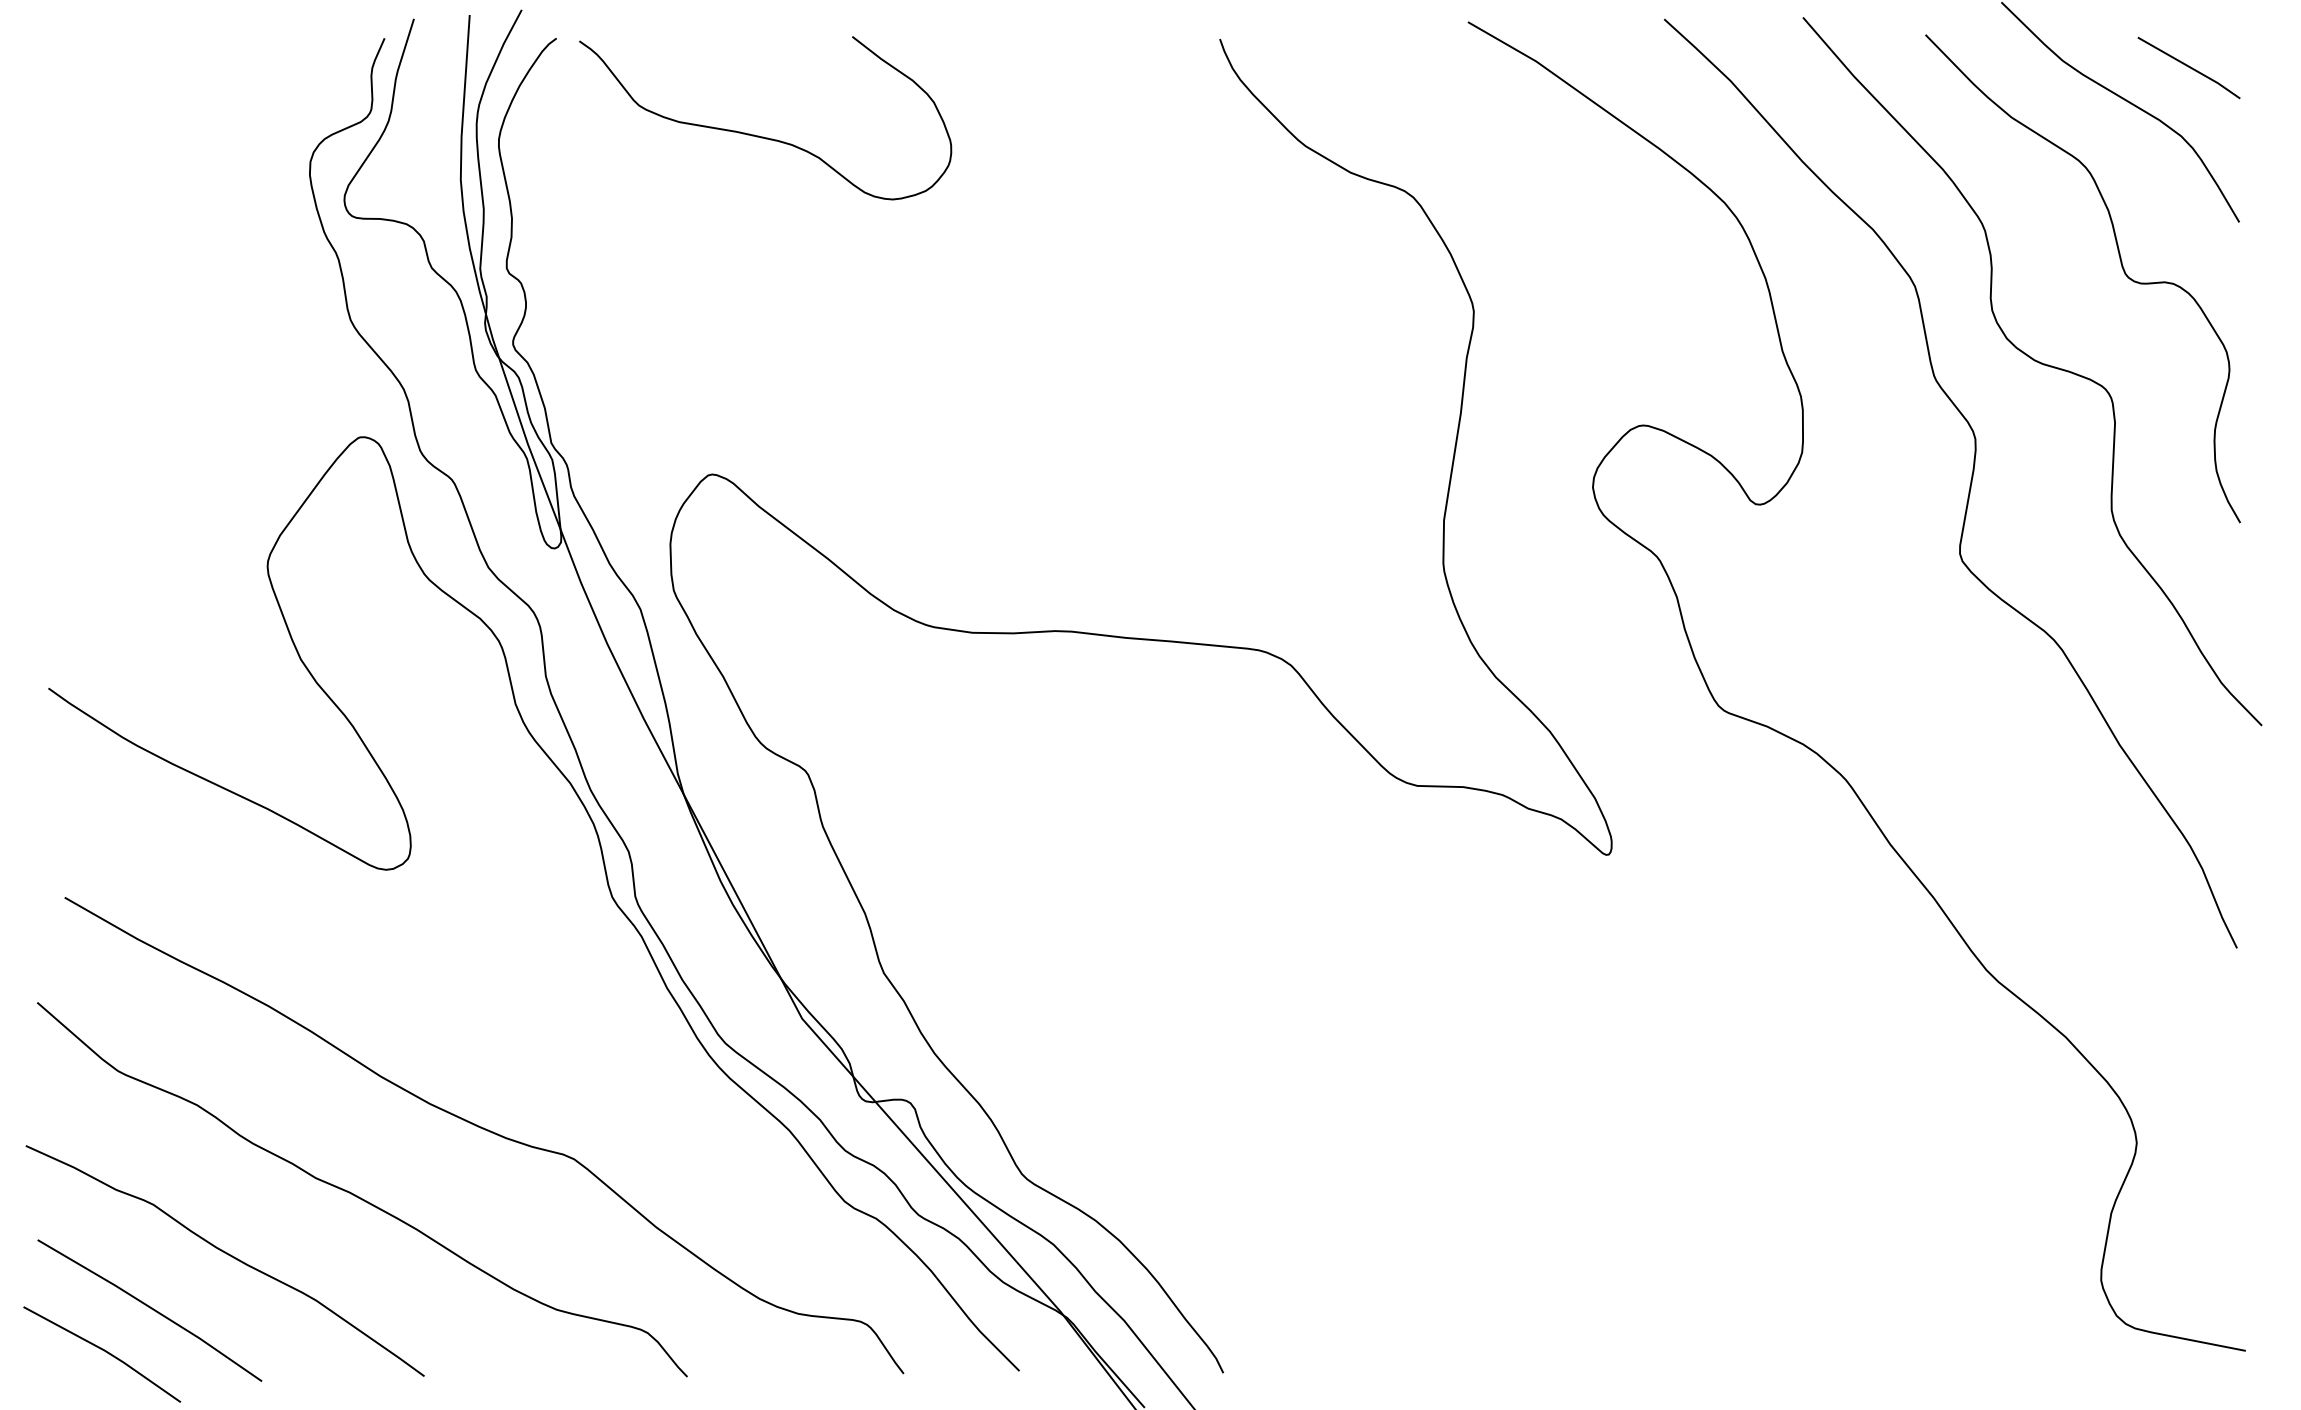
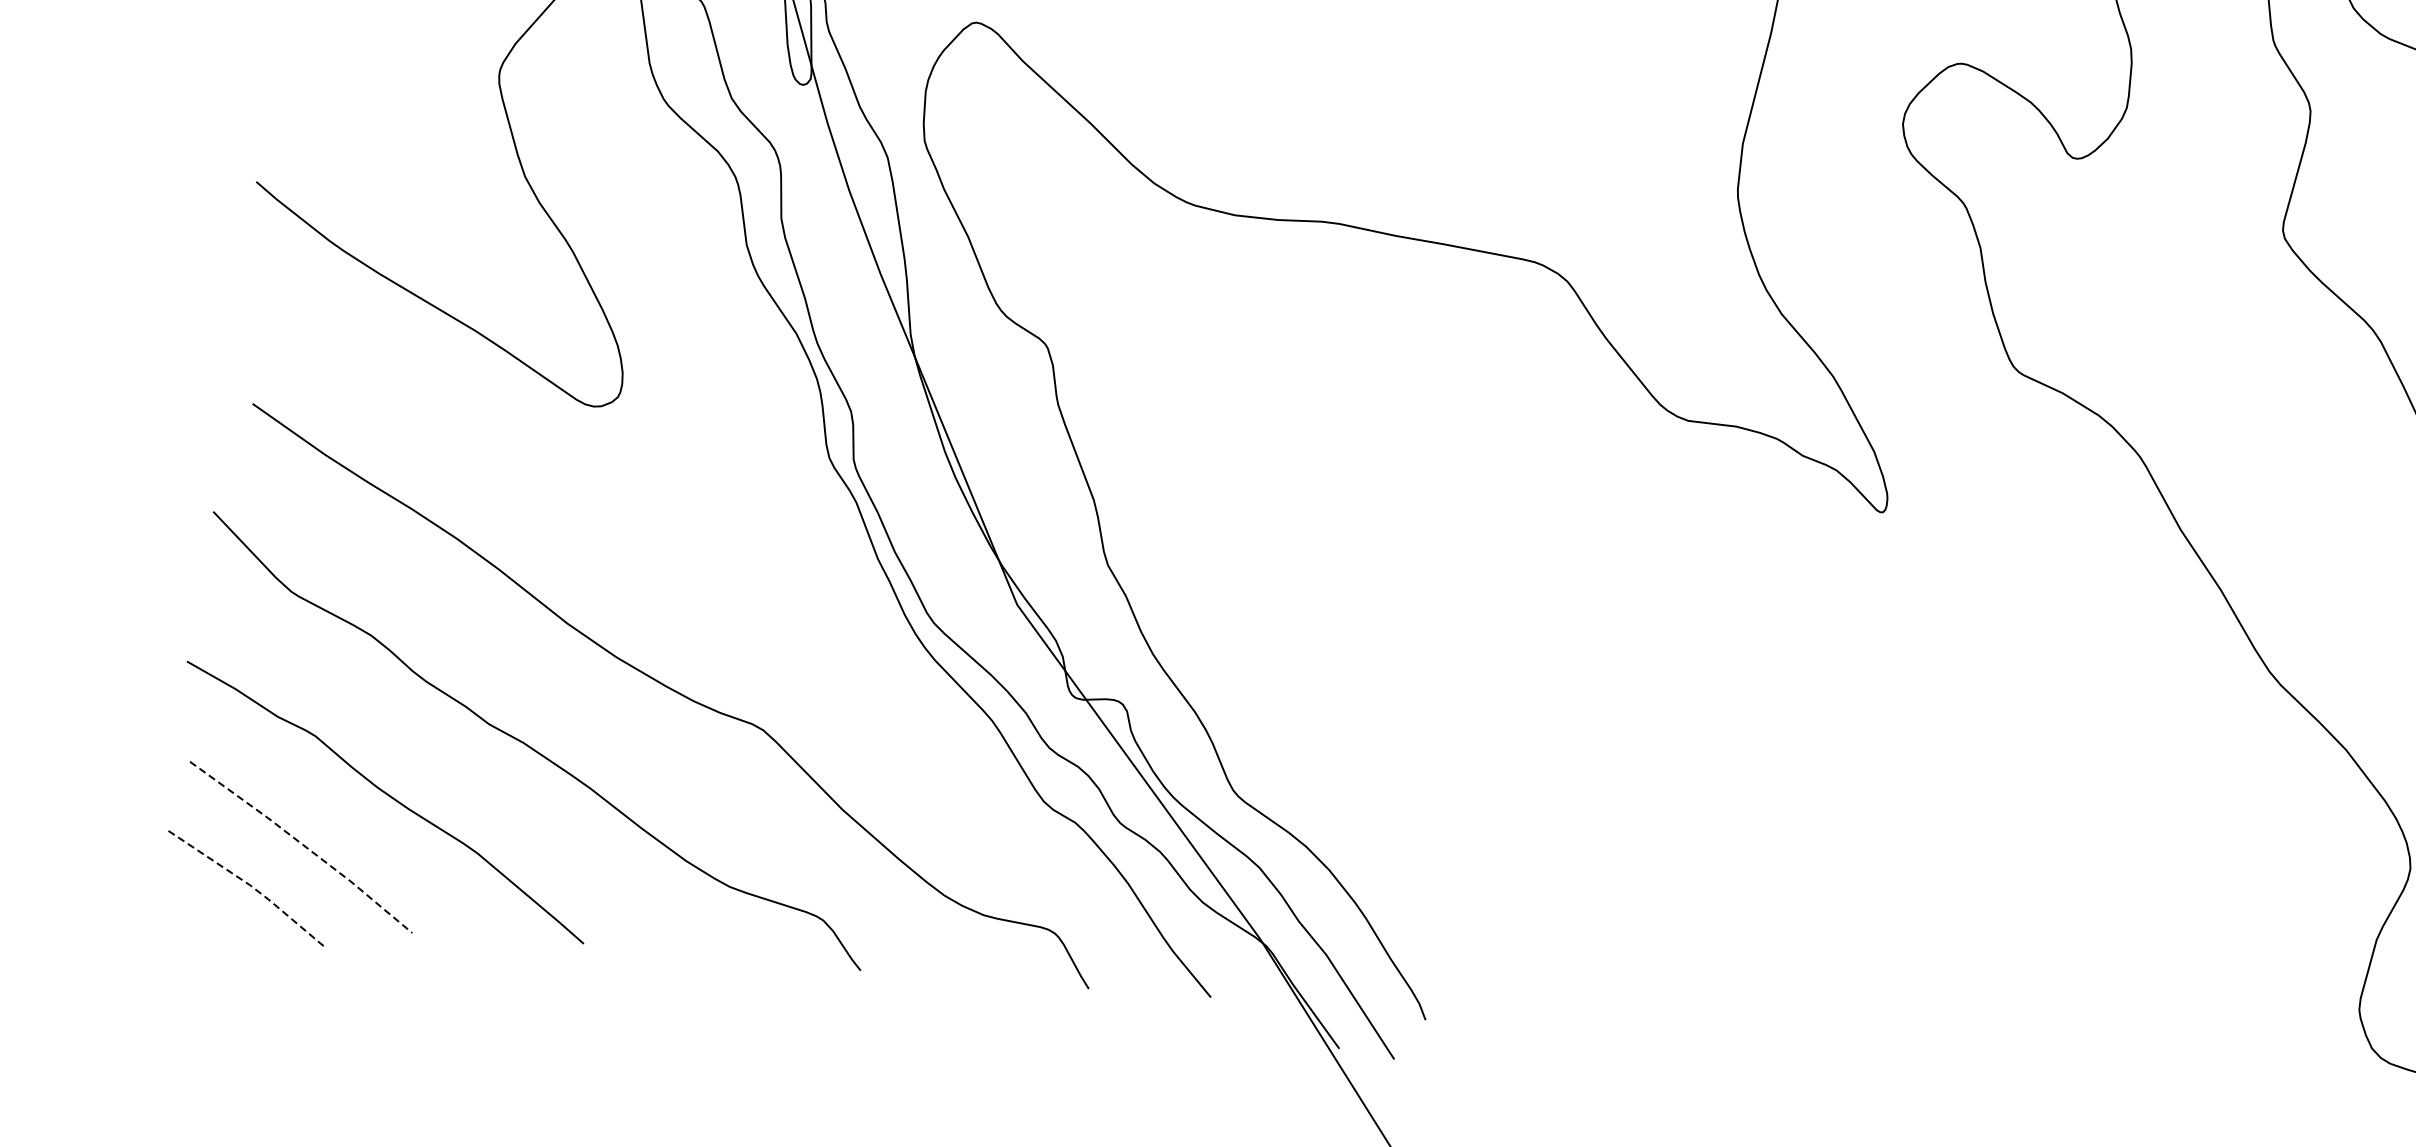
line: (151, 1308) -> (303, 845), solid -> dashed
line: (104, 1350) -> (249, 884), solid -> dashed

